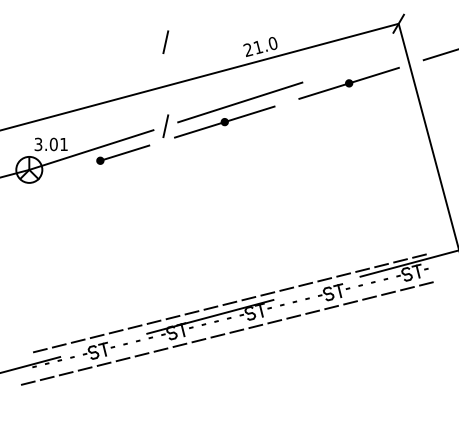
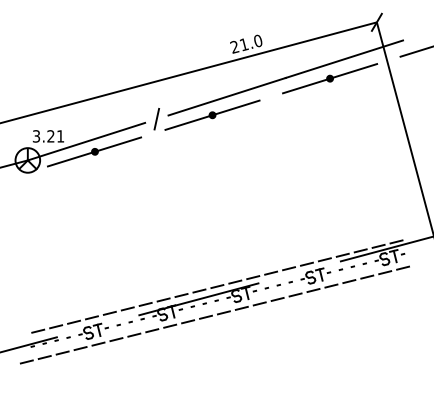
line: (165, 41) -> (156, 39), removed
line: (364, 62) -> (344, 58), added
text: (53, 144) -> (50, 136), 3.01 -> 3.21
line: (75, 168) -> (71, 159), added

